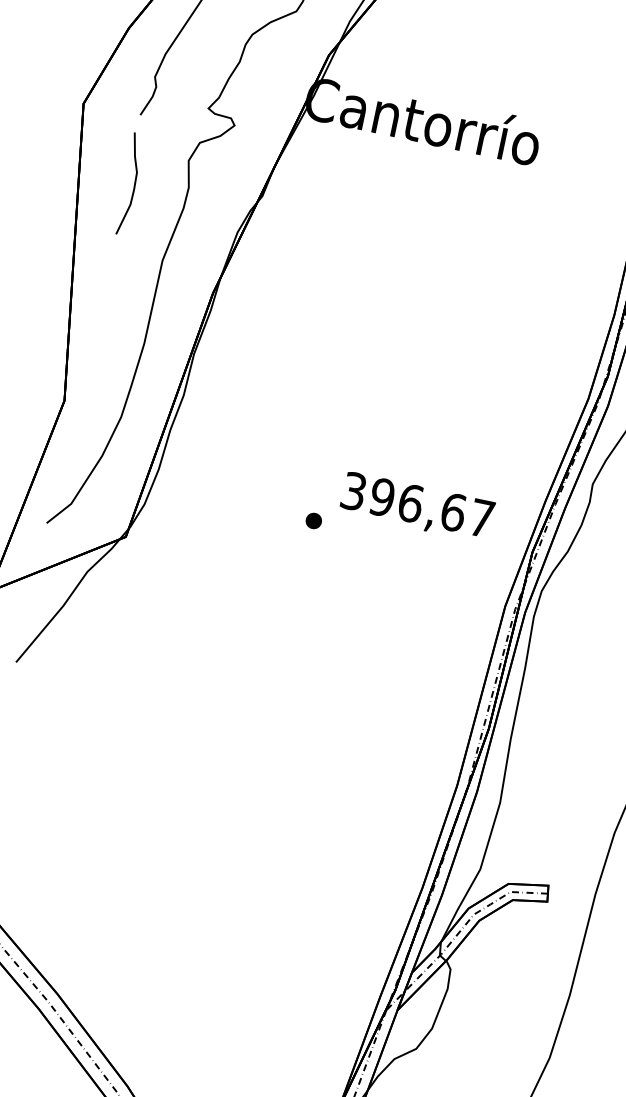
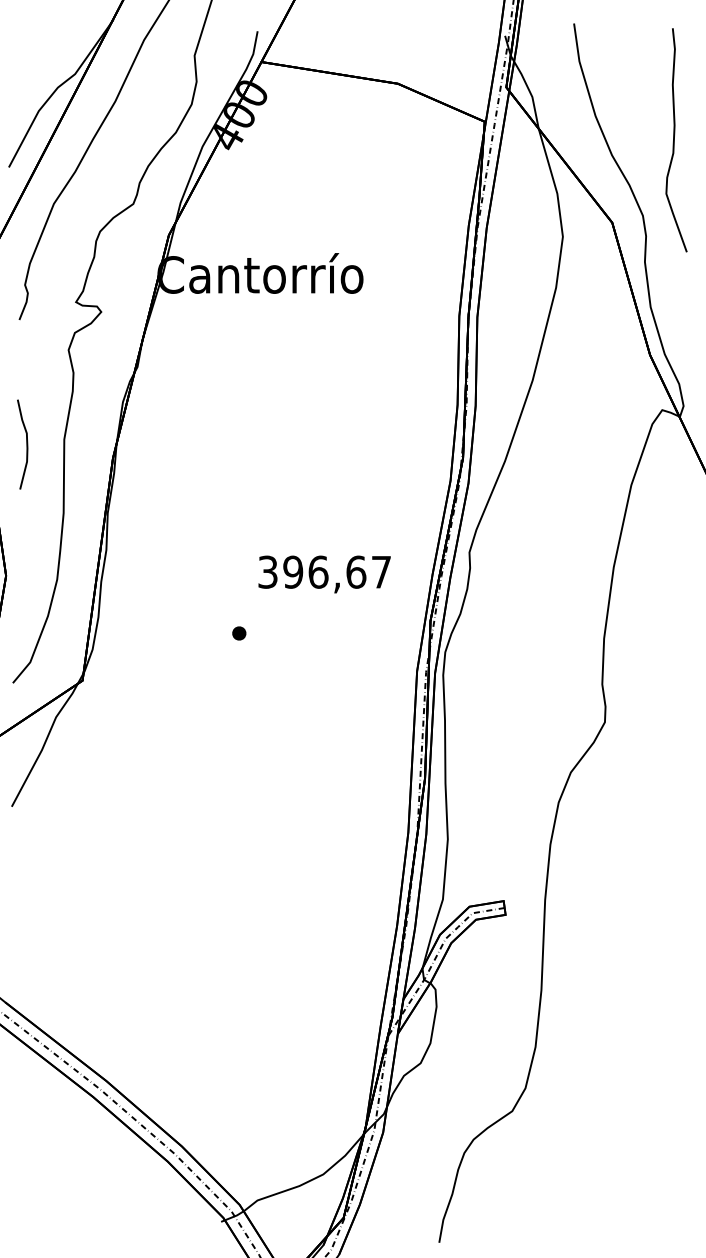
curve: (133, 185) -> (26, 444), moved
text: (417, 507) -> (324, 574), moved

